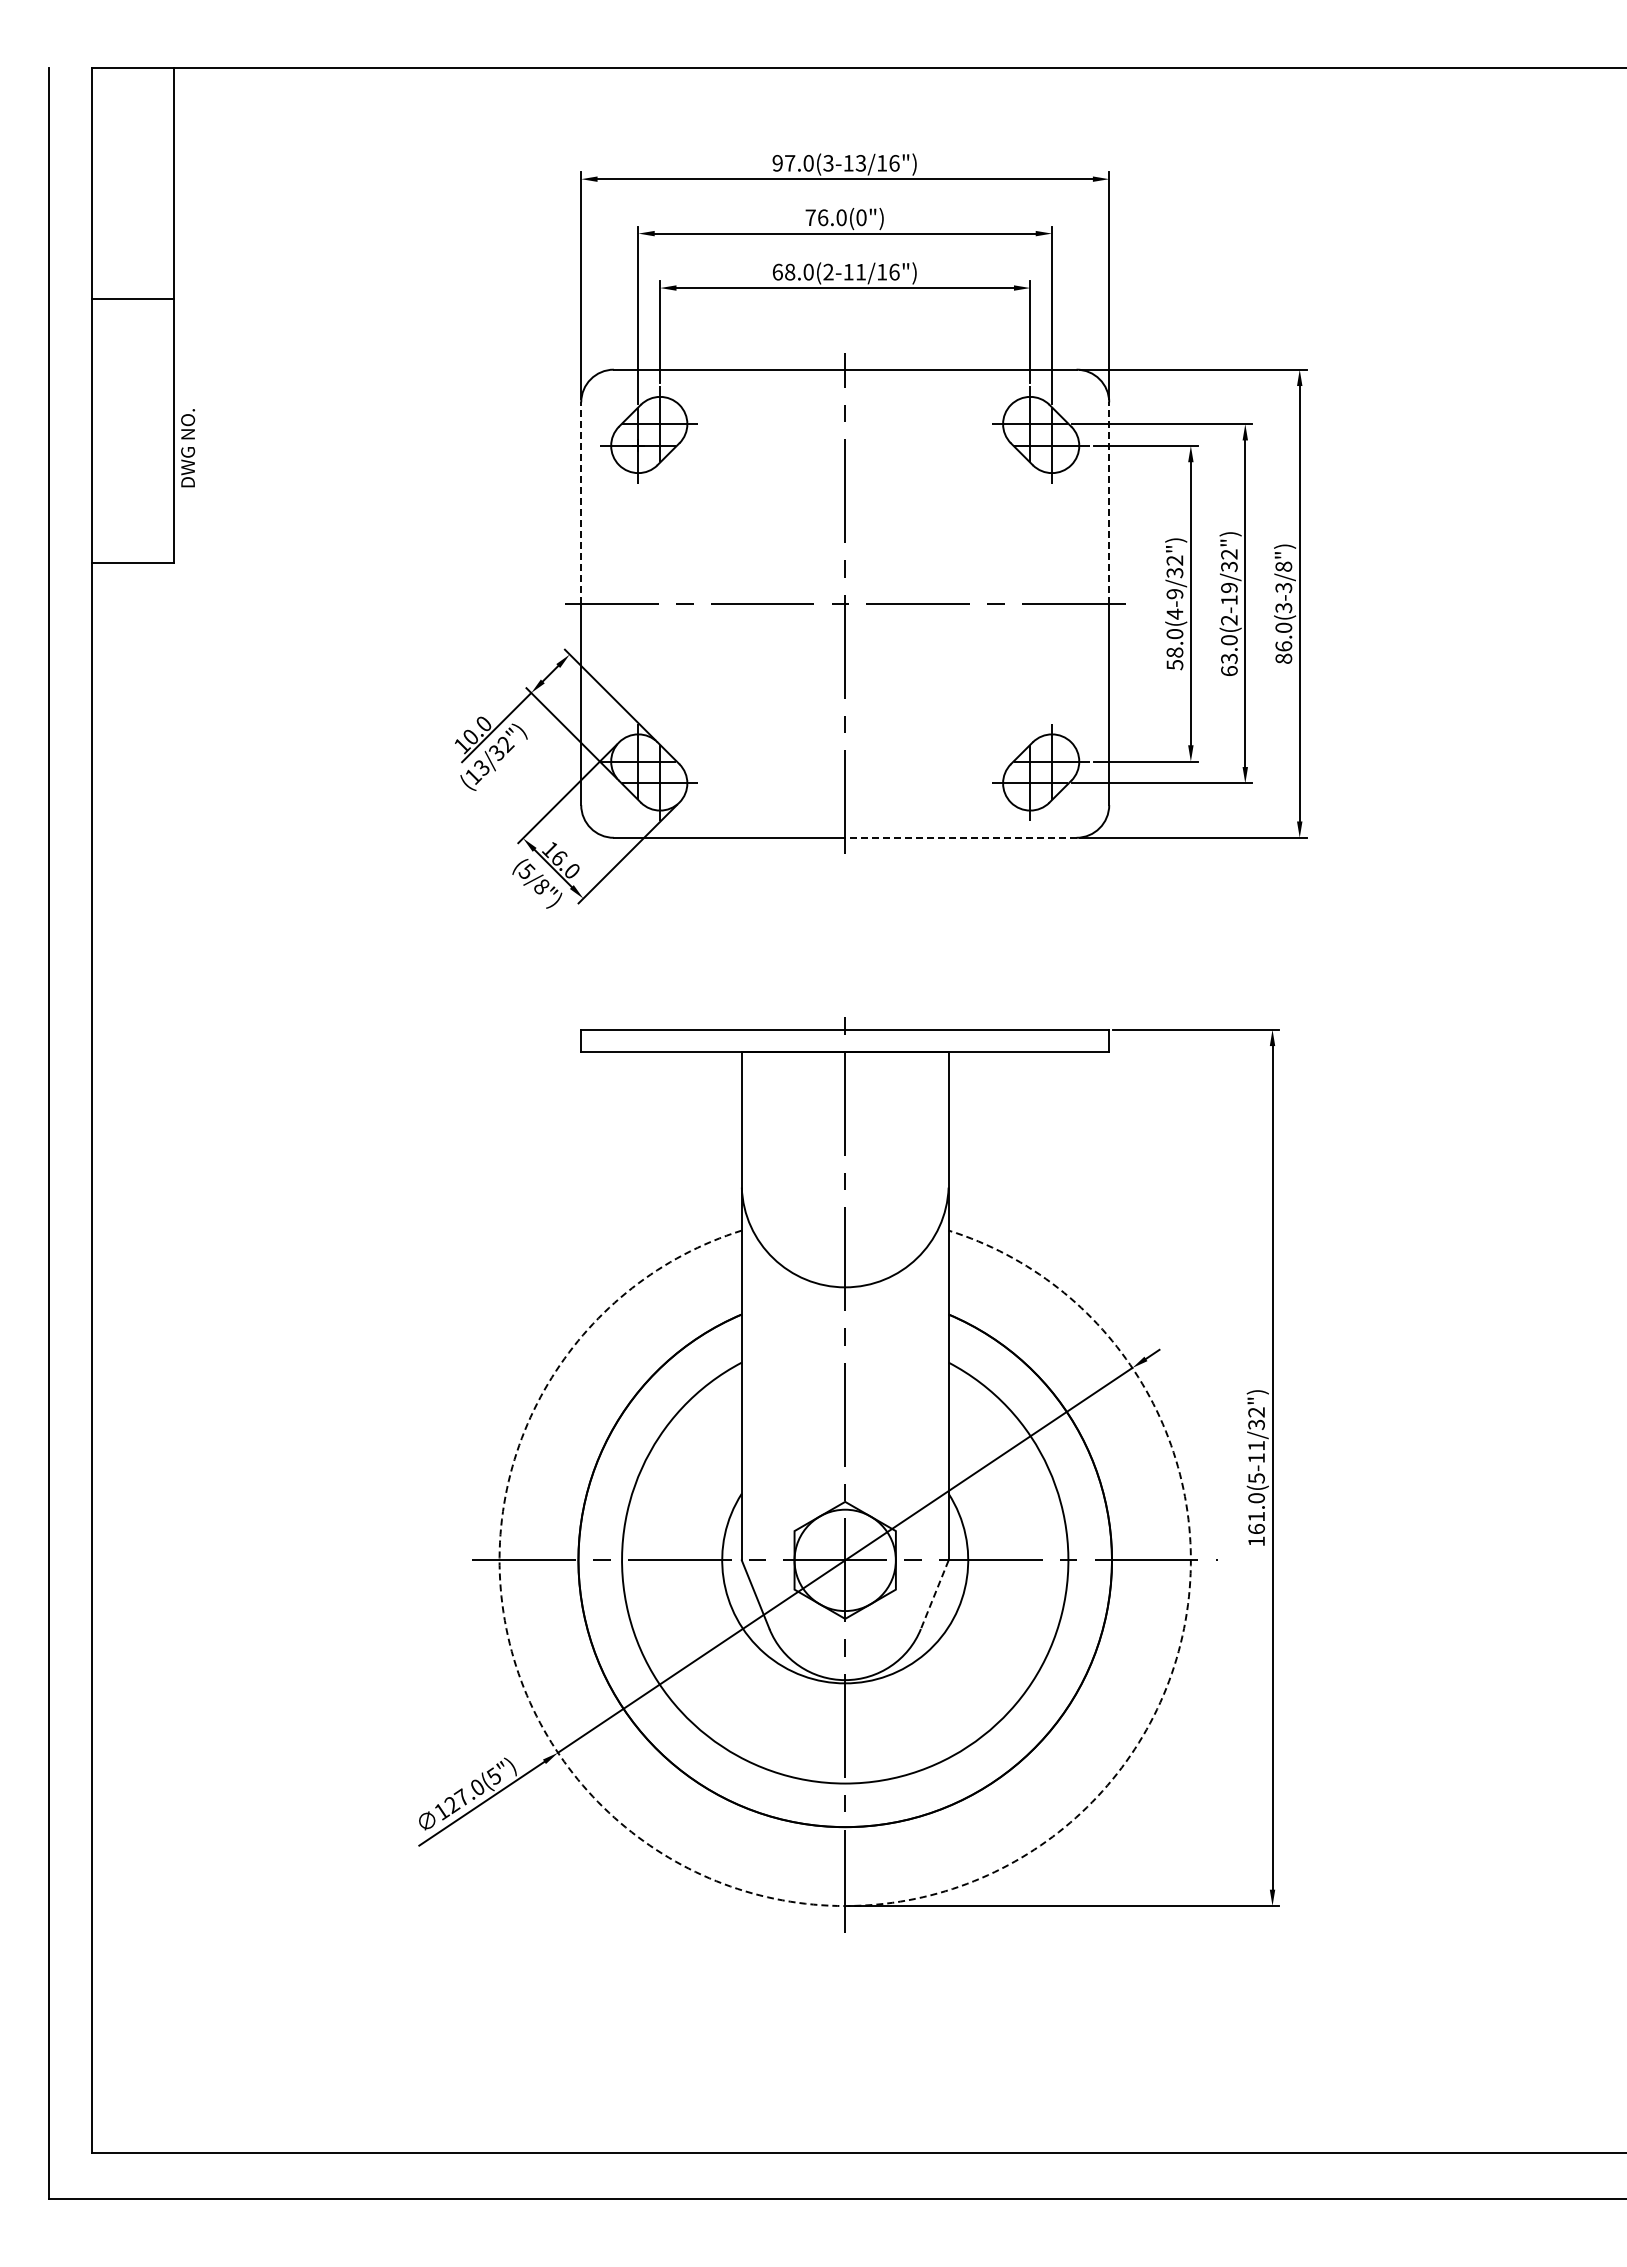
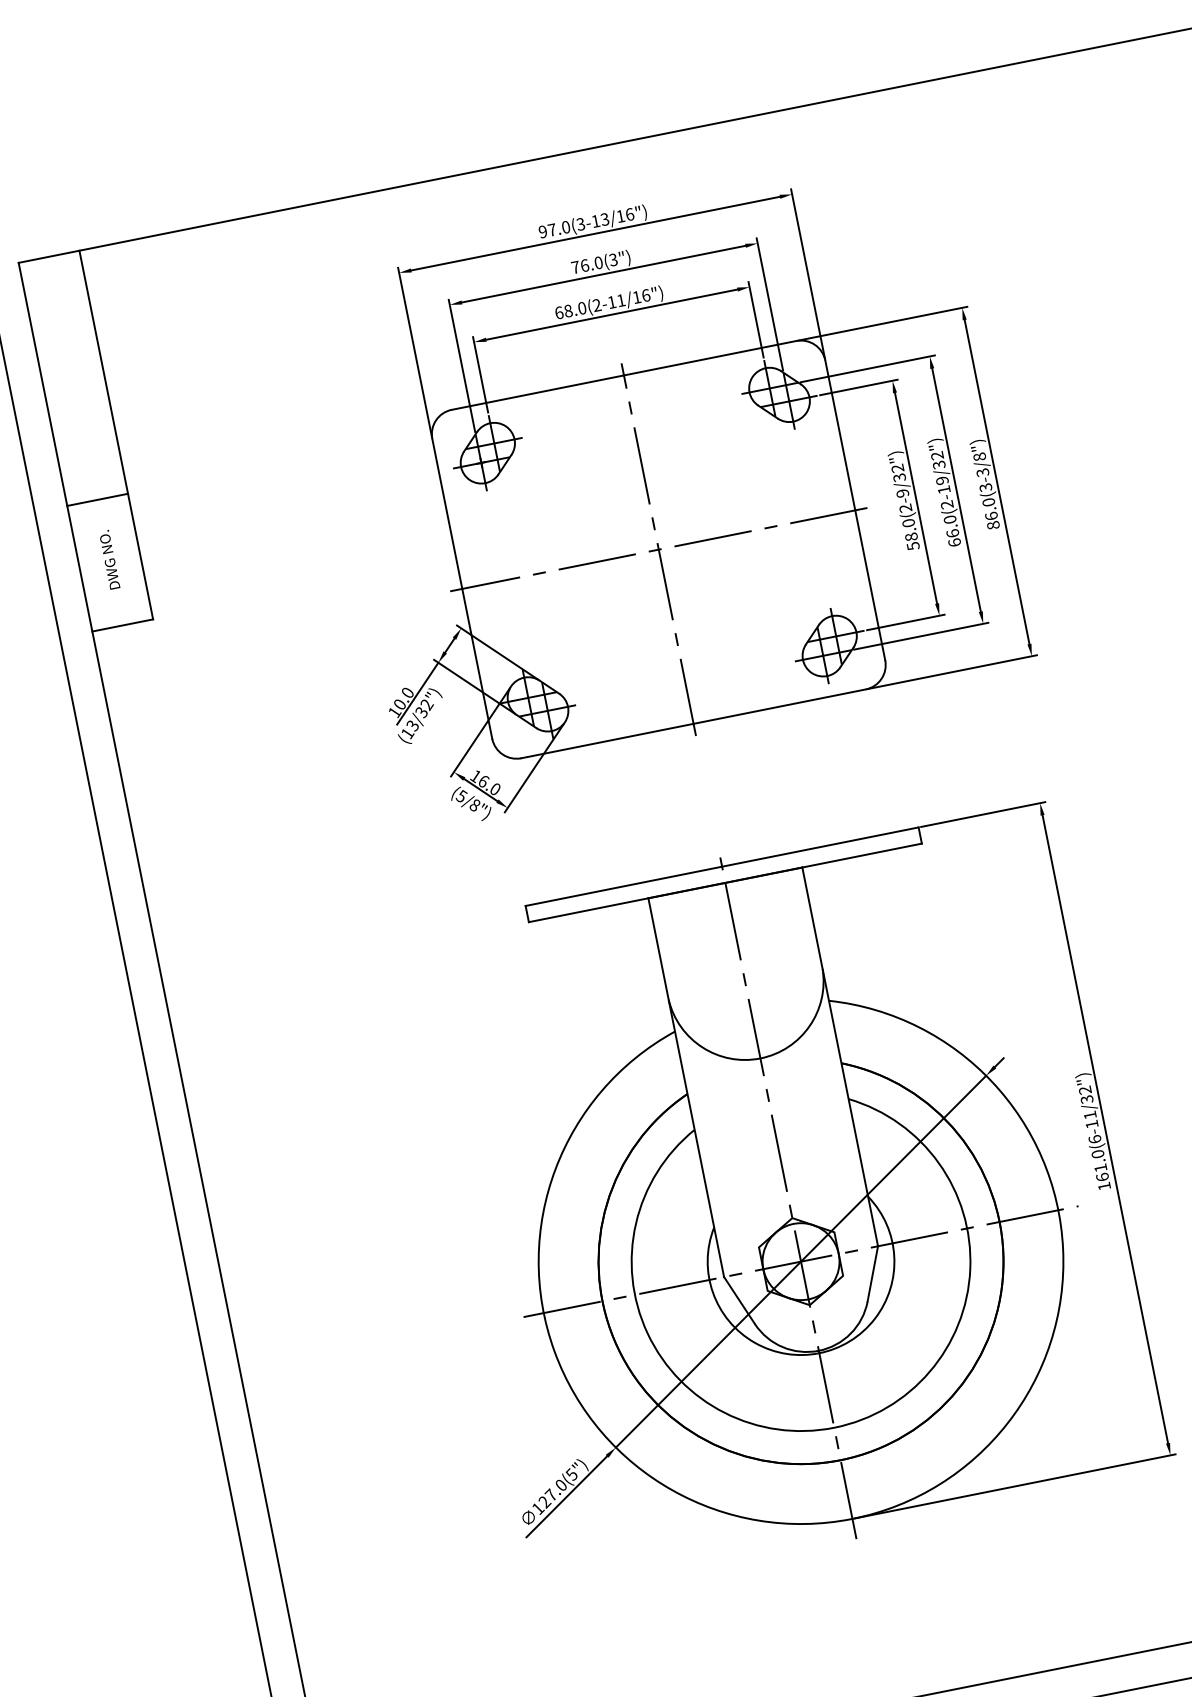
text: (861, 217) -> (613, 259), 76.0(0") -> 76.0(3")
line: (132, 298) -> (97, 499), moved
text: (188, 448) -> (109, 560), moved
line: (581, 503) -> (447, 514), dashed -> solid
line: (1109, 503) -> (840, 435), dashed -> solid
text: (1174, 613) -> (905, 507), 58.0(4-9/32") -> 58.0(2-9/32")
text: (1229, 658) -> (952, 533), 63.0(2-19/32") -> 66.0(2-19/32")
line: (960, 837) -> (779, 706), dashed -> solid
text: (1256, 1478) -> (1094, 1139), 161.0(5-11/32") -> 161.0(6-11/32")
line: (934, 1595) -> (872, 1274), dashed -> solid
arc: (845, 1906) -> (852, 1519), dashed -> solid

